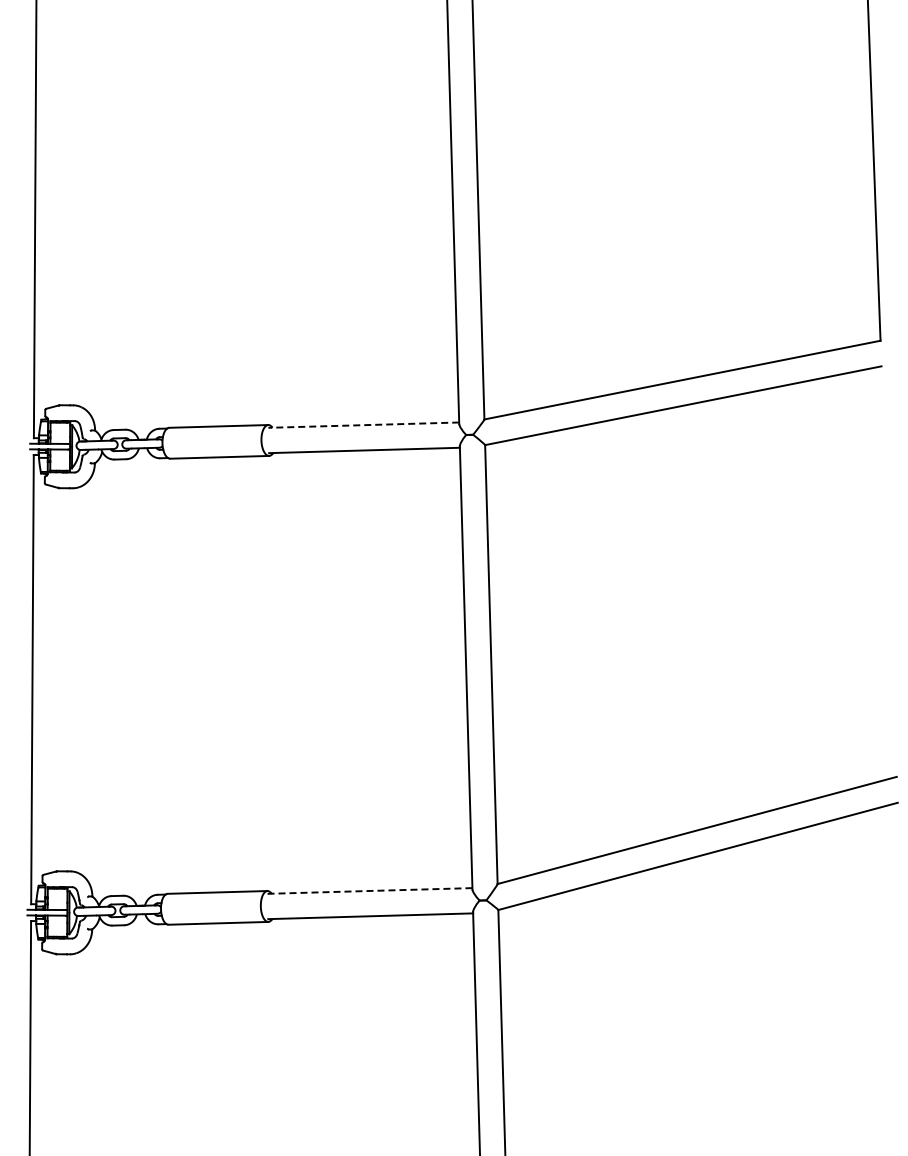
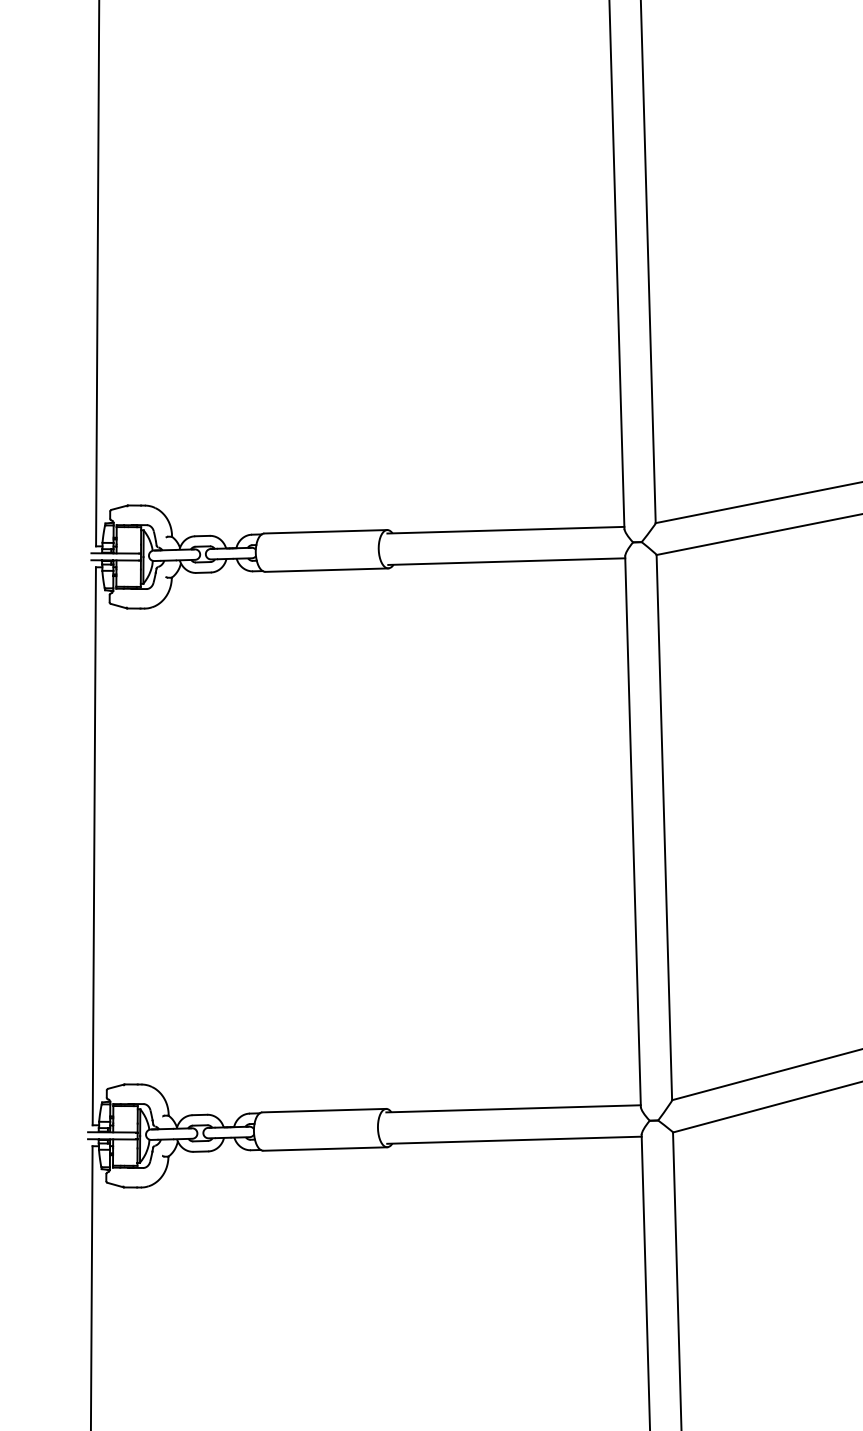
line: (363, 425) -> (505, 530), dashed -> solid
line: (369, 890) -> (512, 1108), dashed -> solid

